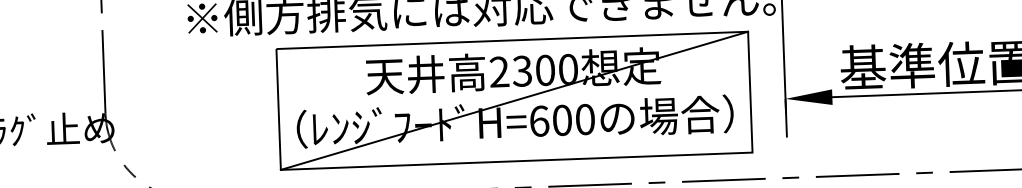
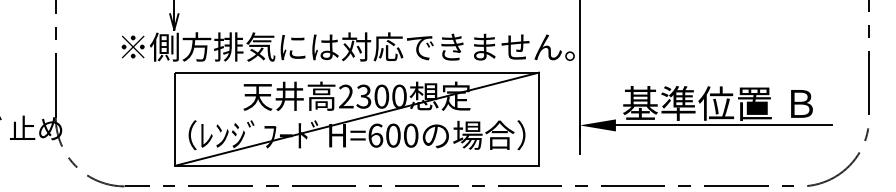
part: (513, 99) -> (356, 118), moved

